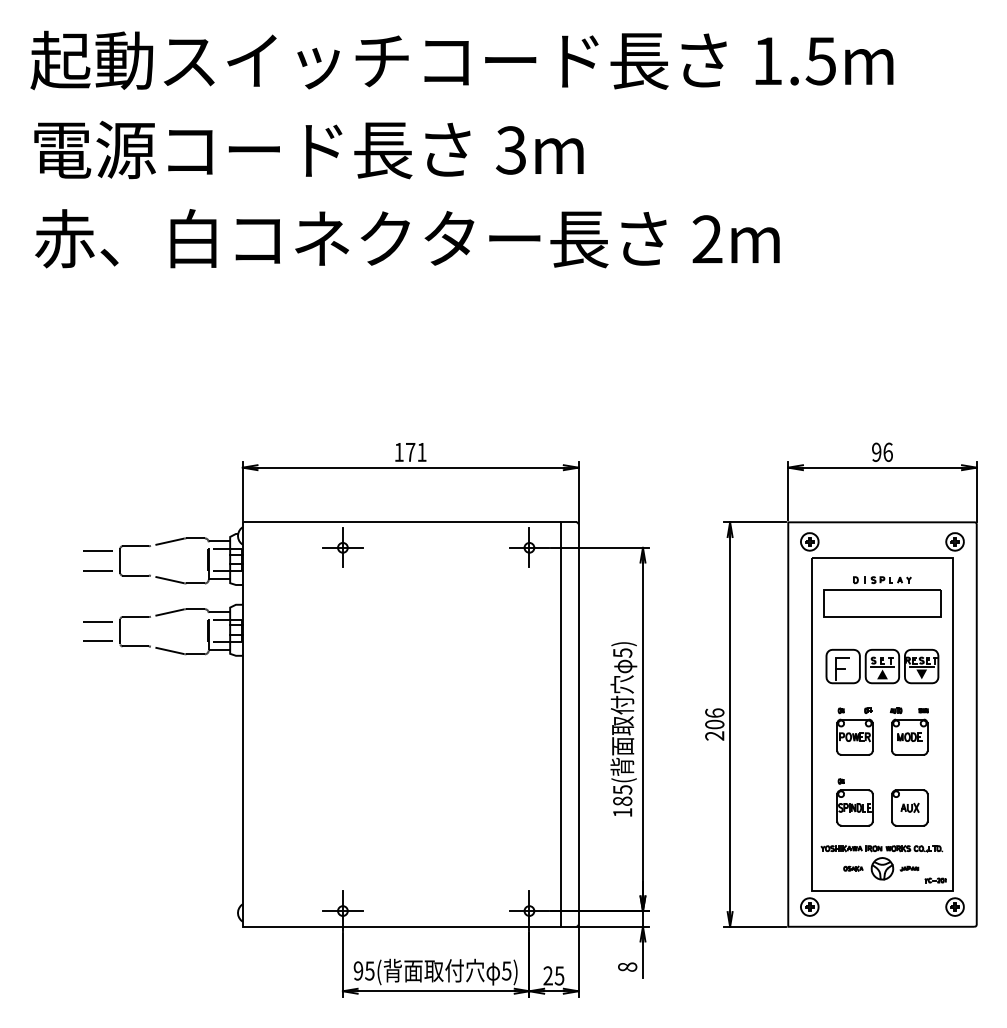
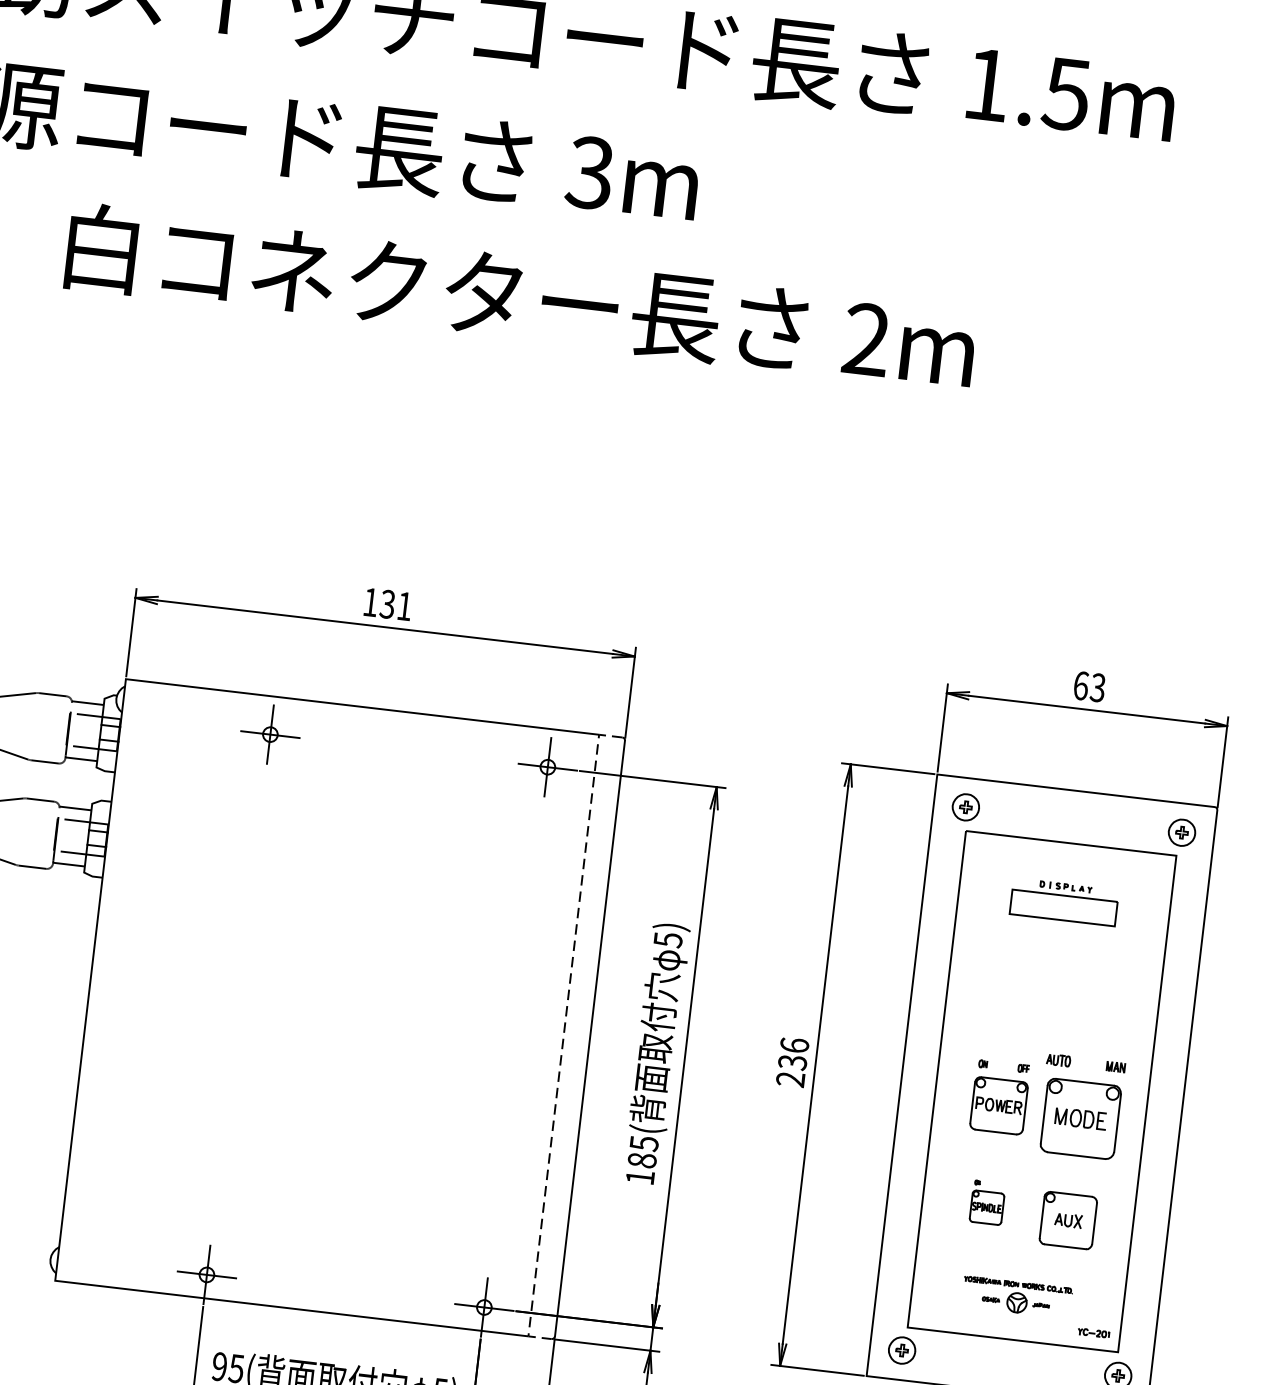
text: (882, 451) -> (1089, 685), 96 -> 63
text: (410, 452) -> (387, 604), 171 -> 131
part: (882, 596) -> (1064, 901), size x0.6
part: (882, 666) -> (1052, 1005), removed
text: (714, 724) -> (792, 1062), 206 -> 236
line: (560, 725) -> (563, 1036), solid -> dashed
part: (908, 731) -> (1079, 1106), size x1.4
part: (854, 802) -> (986, 1202), size x0.6
part: (881, 862) -> (1016, 1296), size x0.6

